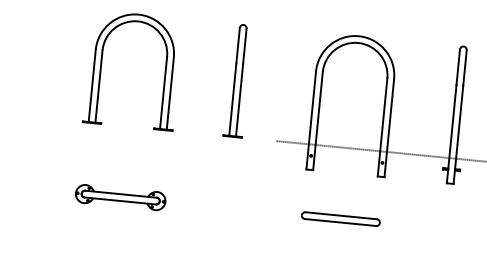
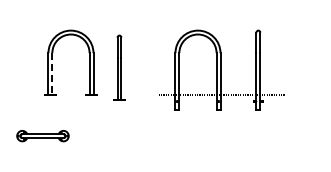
part: (238, 80) -> (119, 67), moved
line: (99, 85) -> (52, 73), solid -> dashed
part: (119, 198) -> (42, 136), moved
part: (340, 218) -> (197, 135), removed

